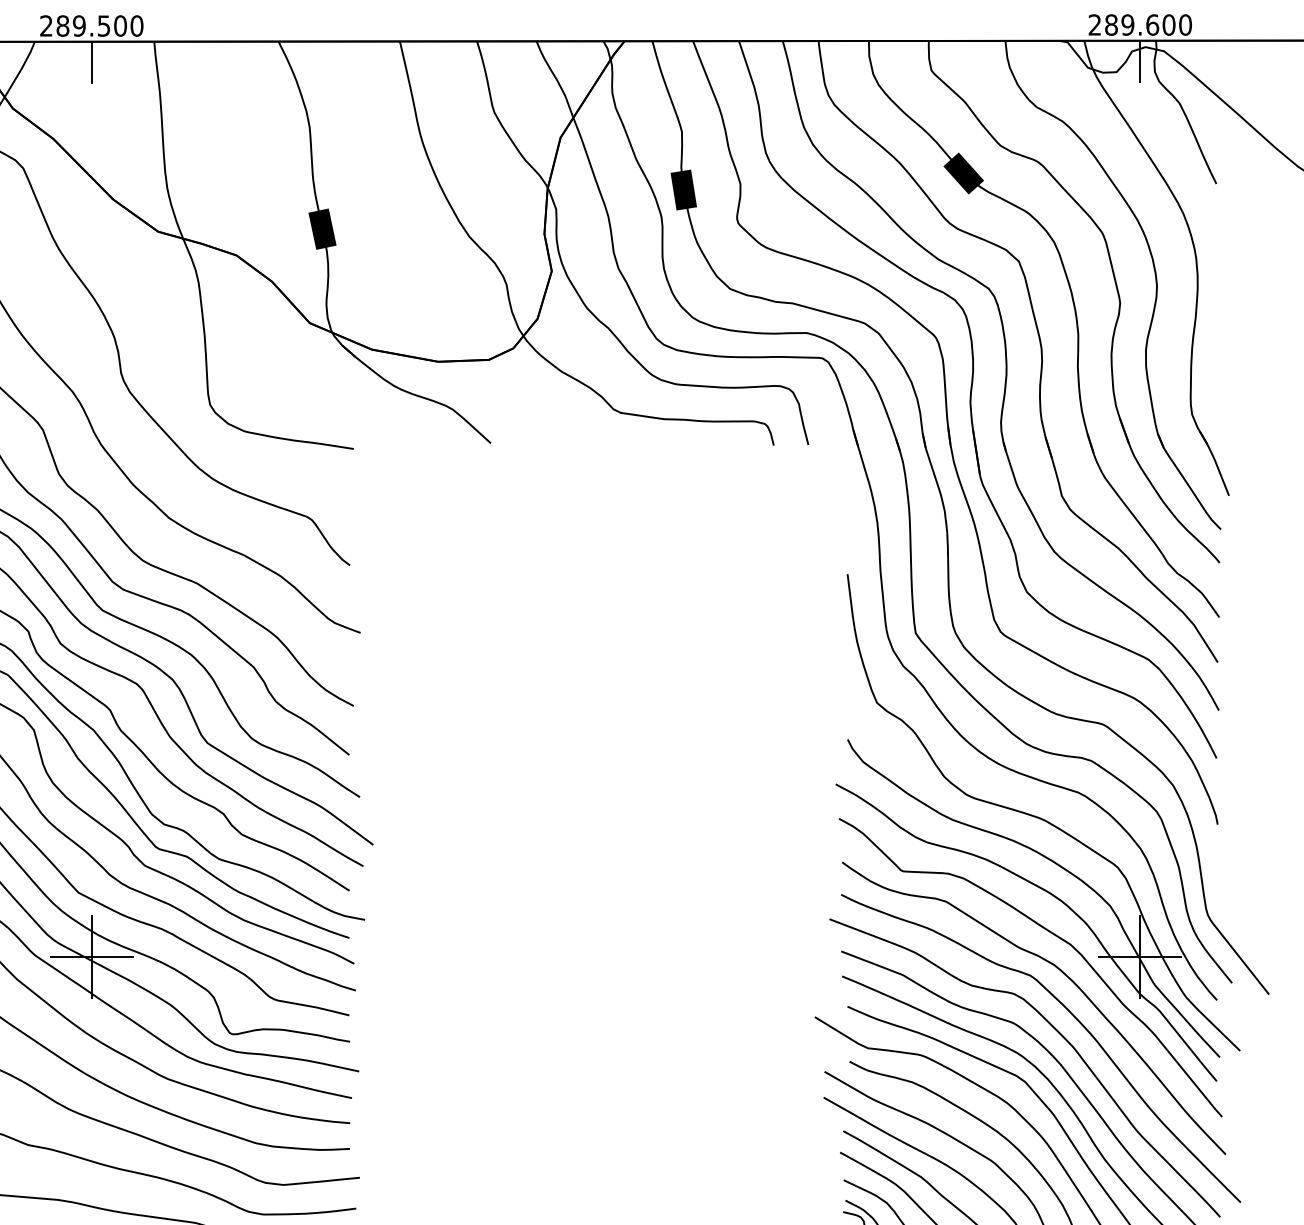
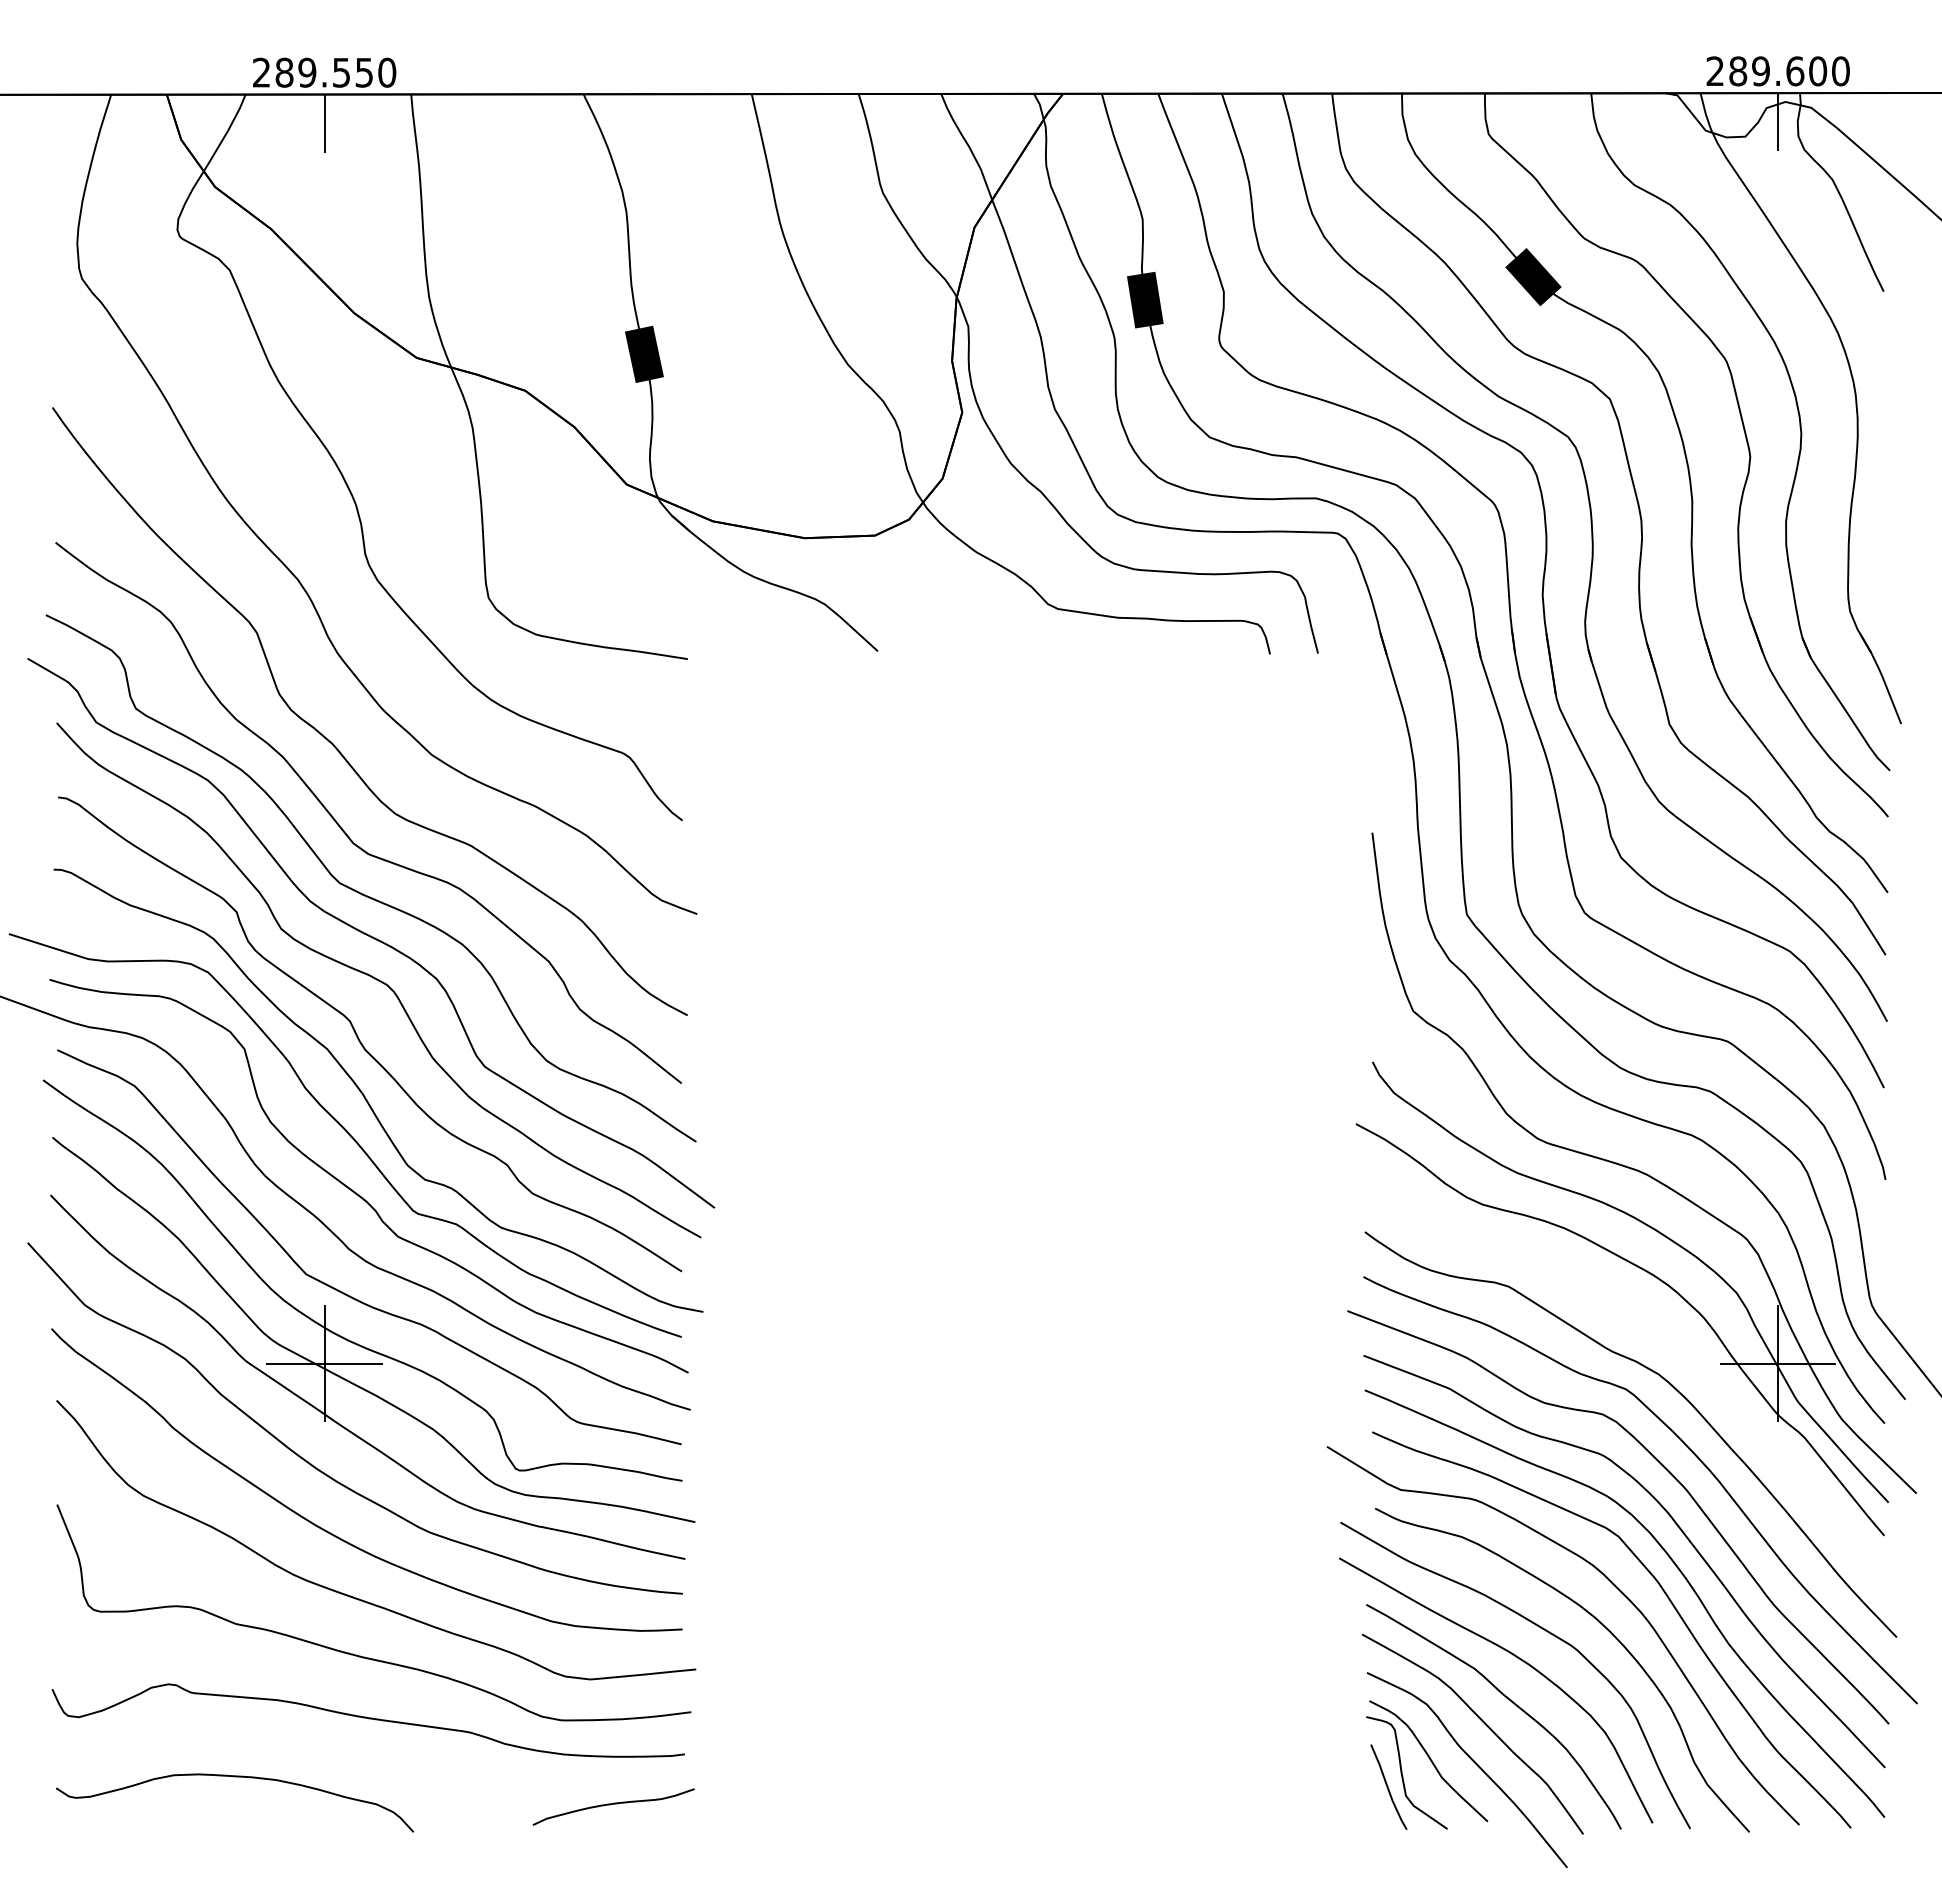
text: (120, 25) -> (364, 72), 289.500 -> 289.550
curve: (1049, 932) -> (1652, 1329), removed

